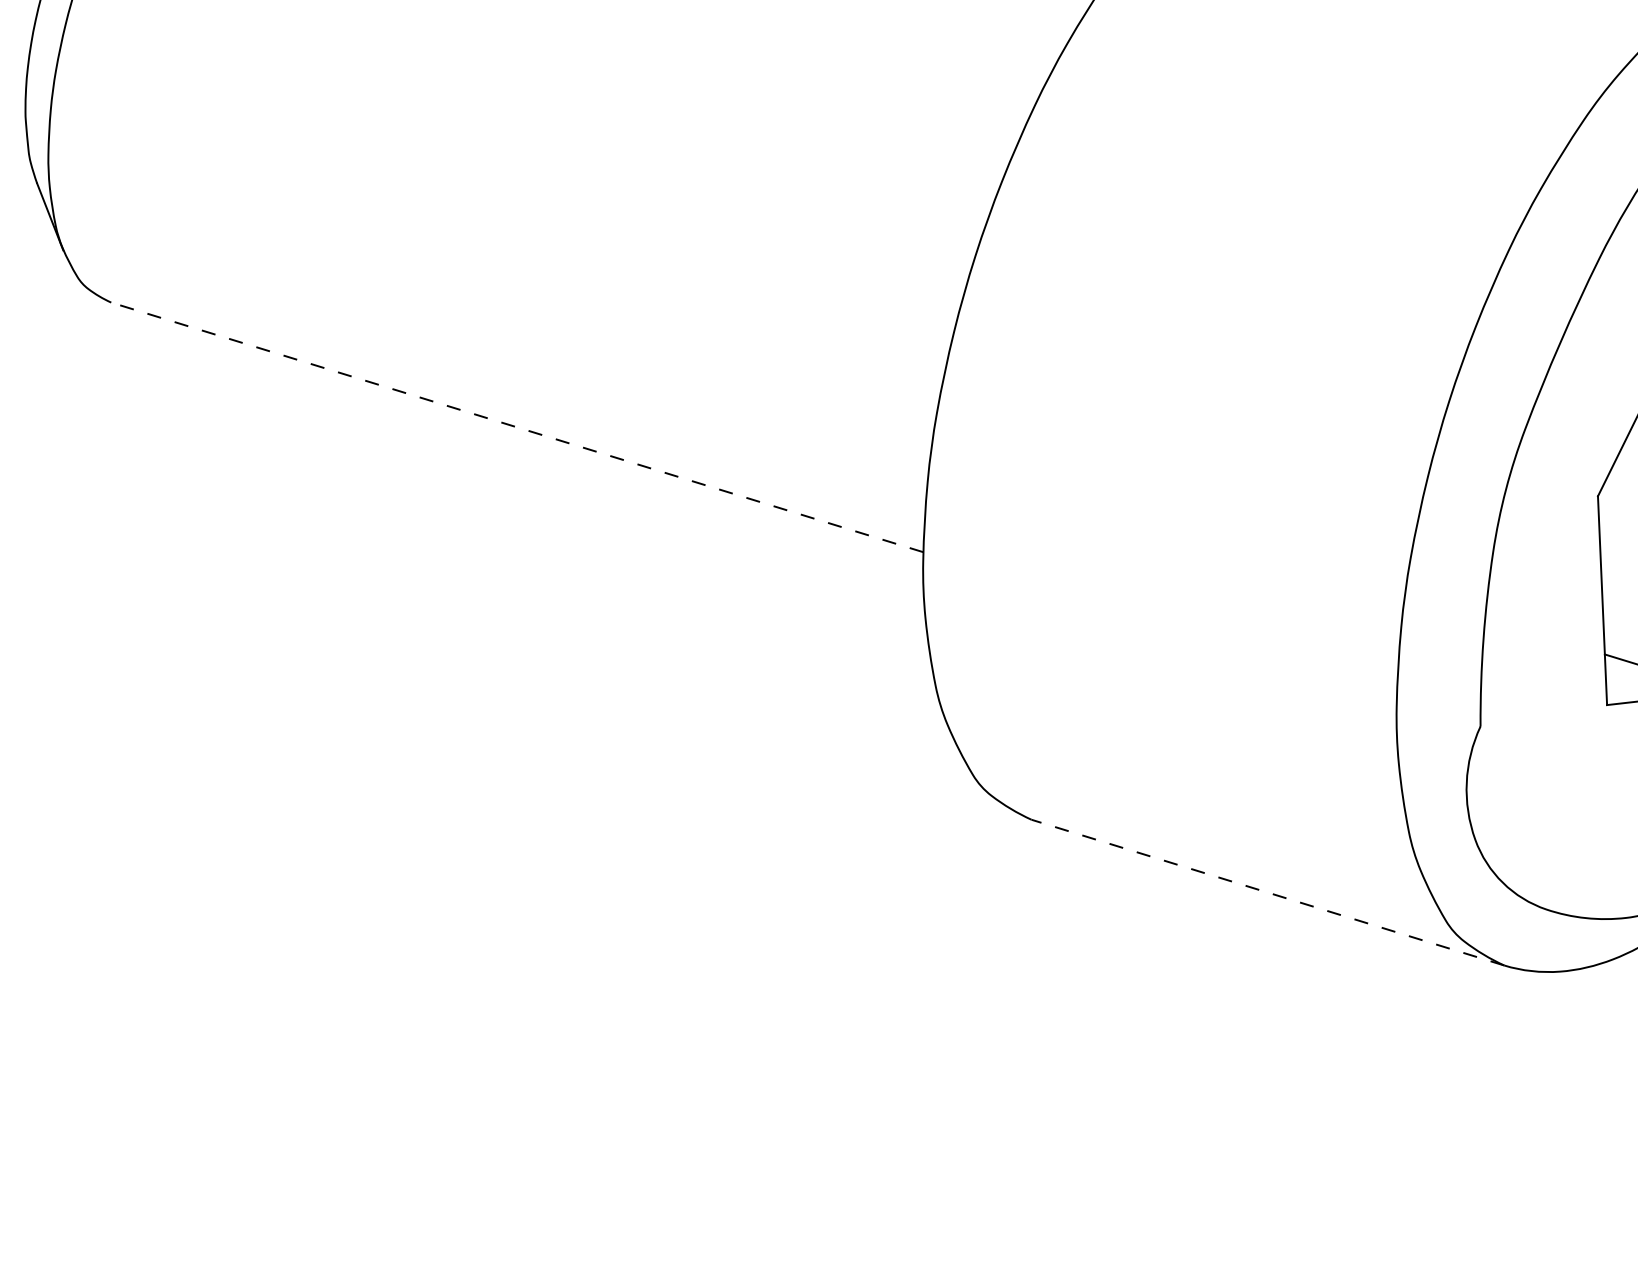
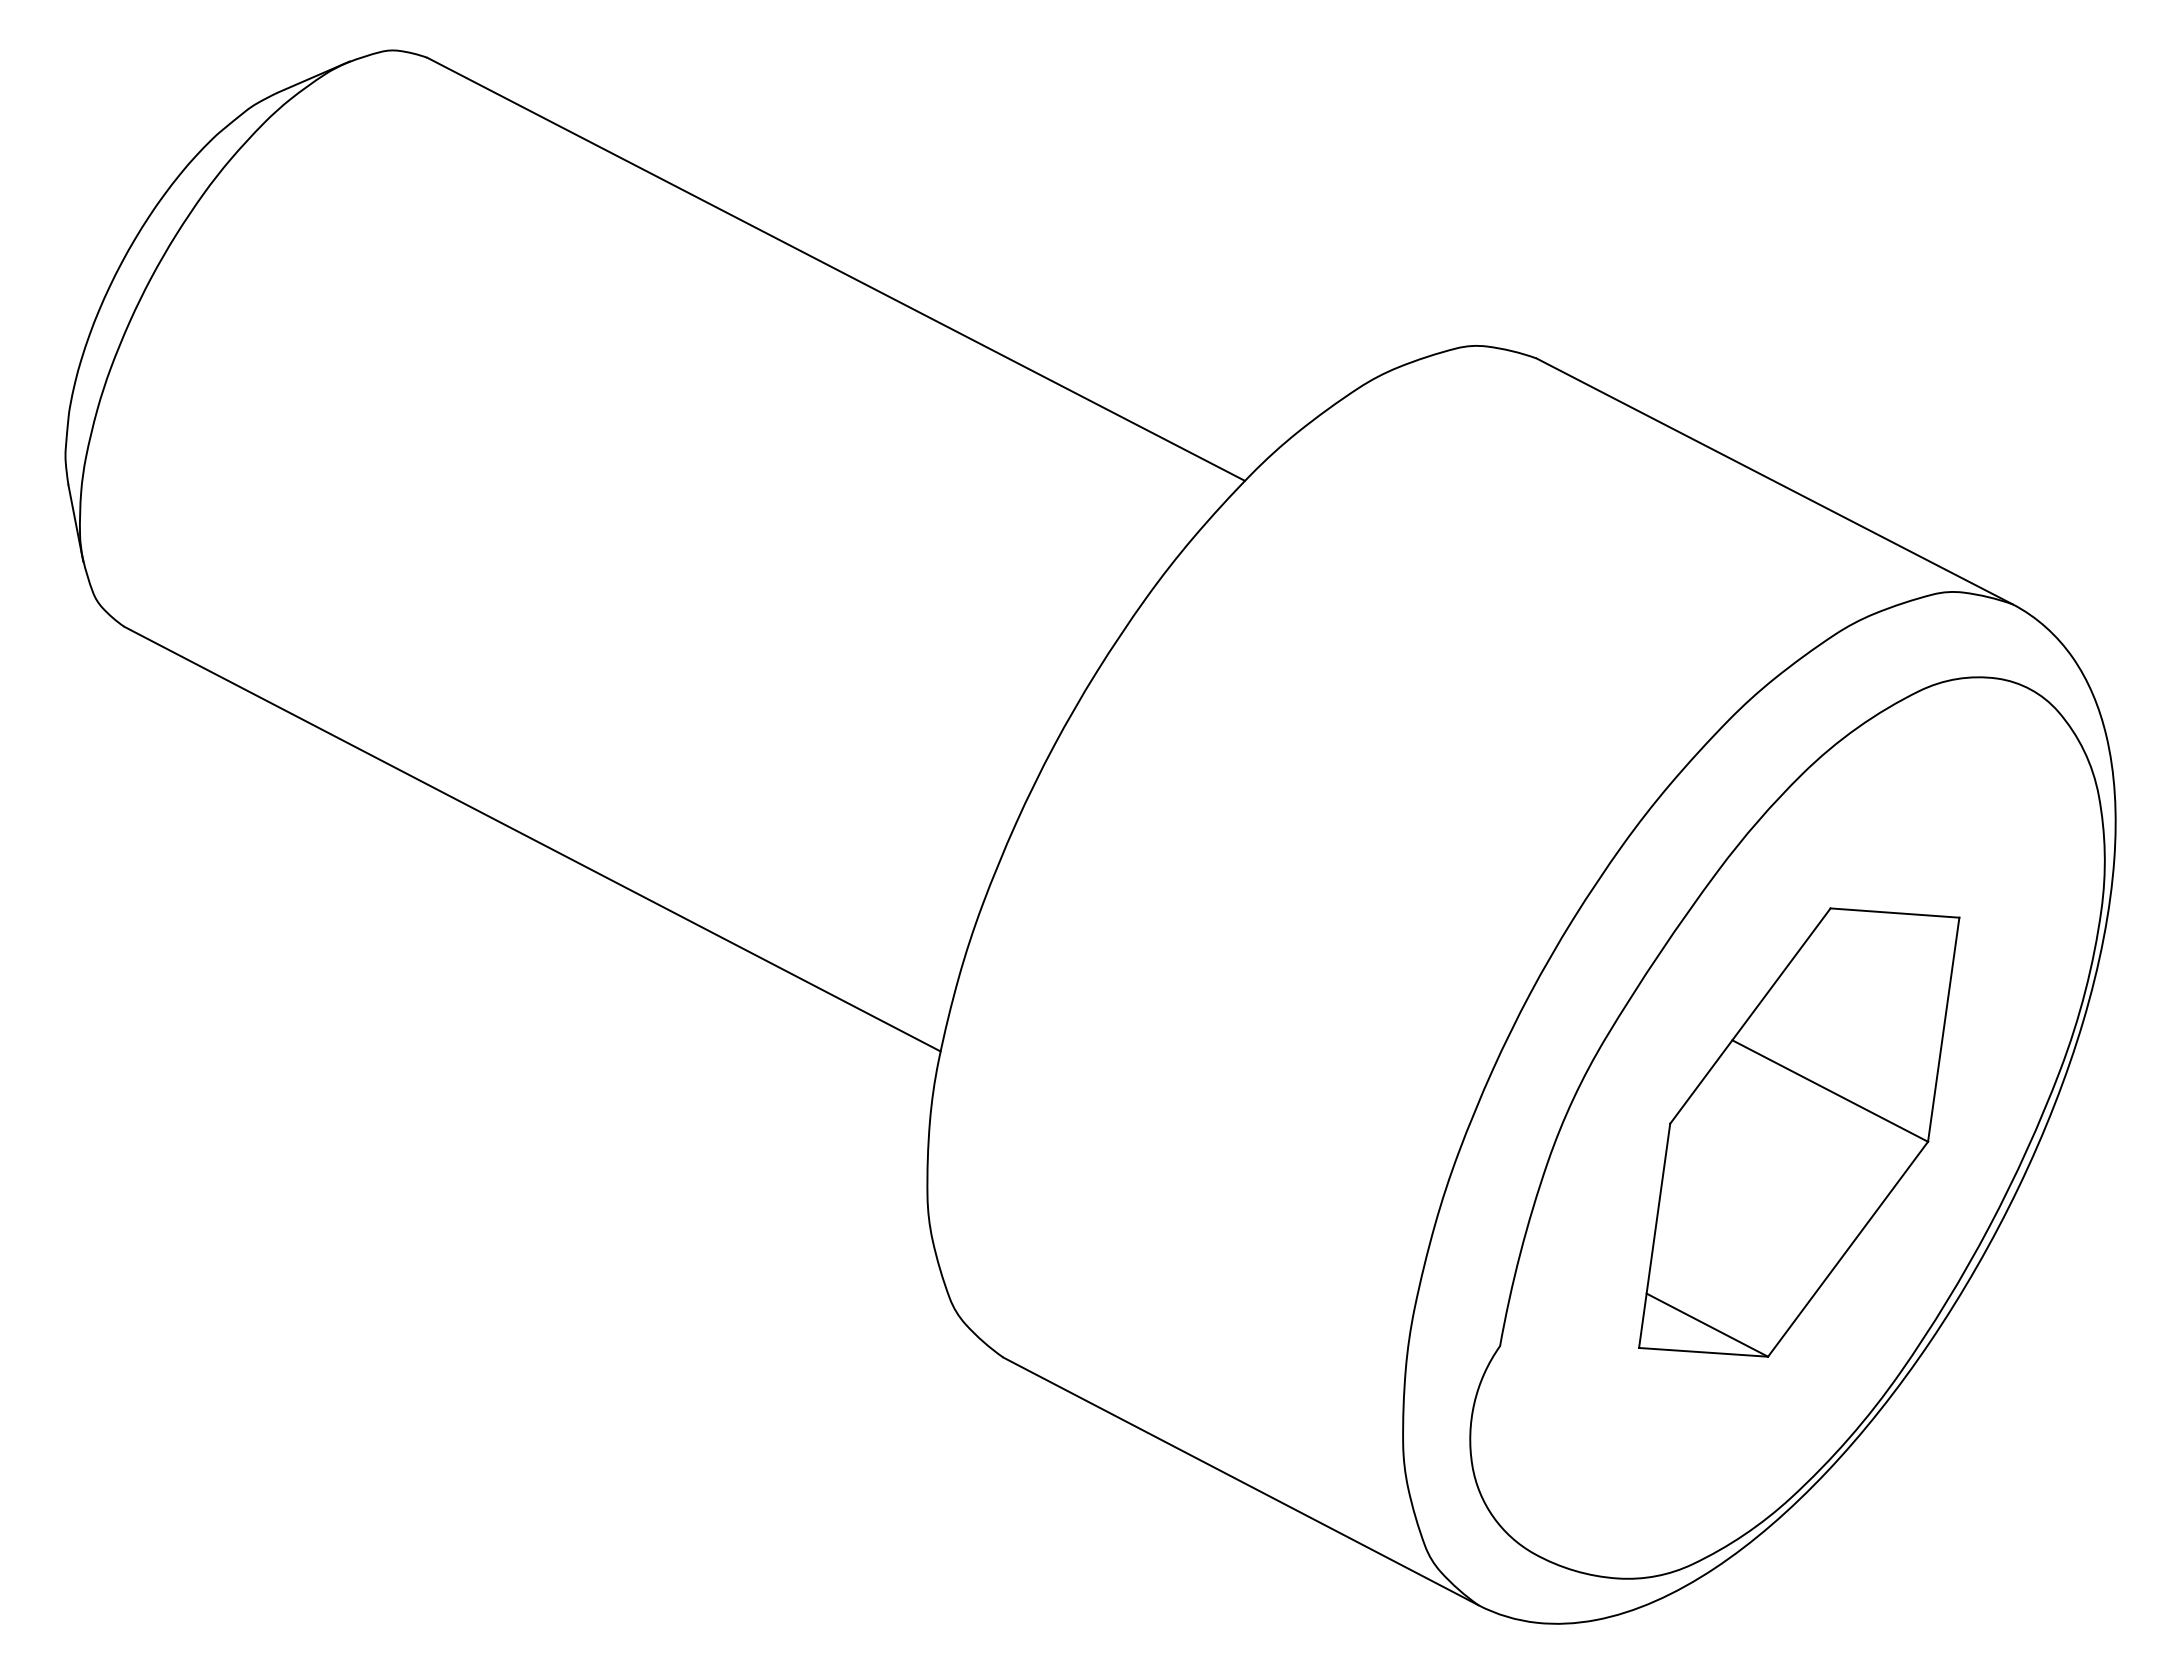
line: (516, 427) -> (531, 838), dashed -> solid
line: (1268, 892) -> (1241, 1481), dashed -> solid

